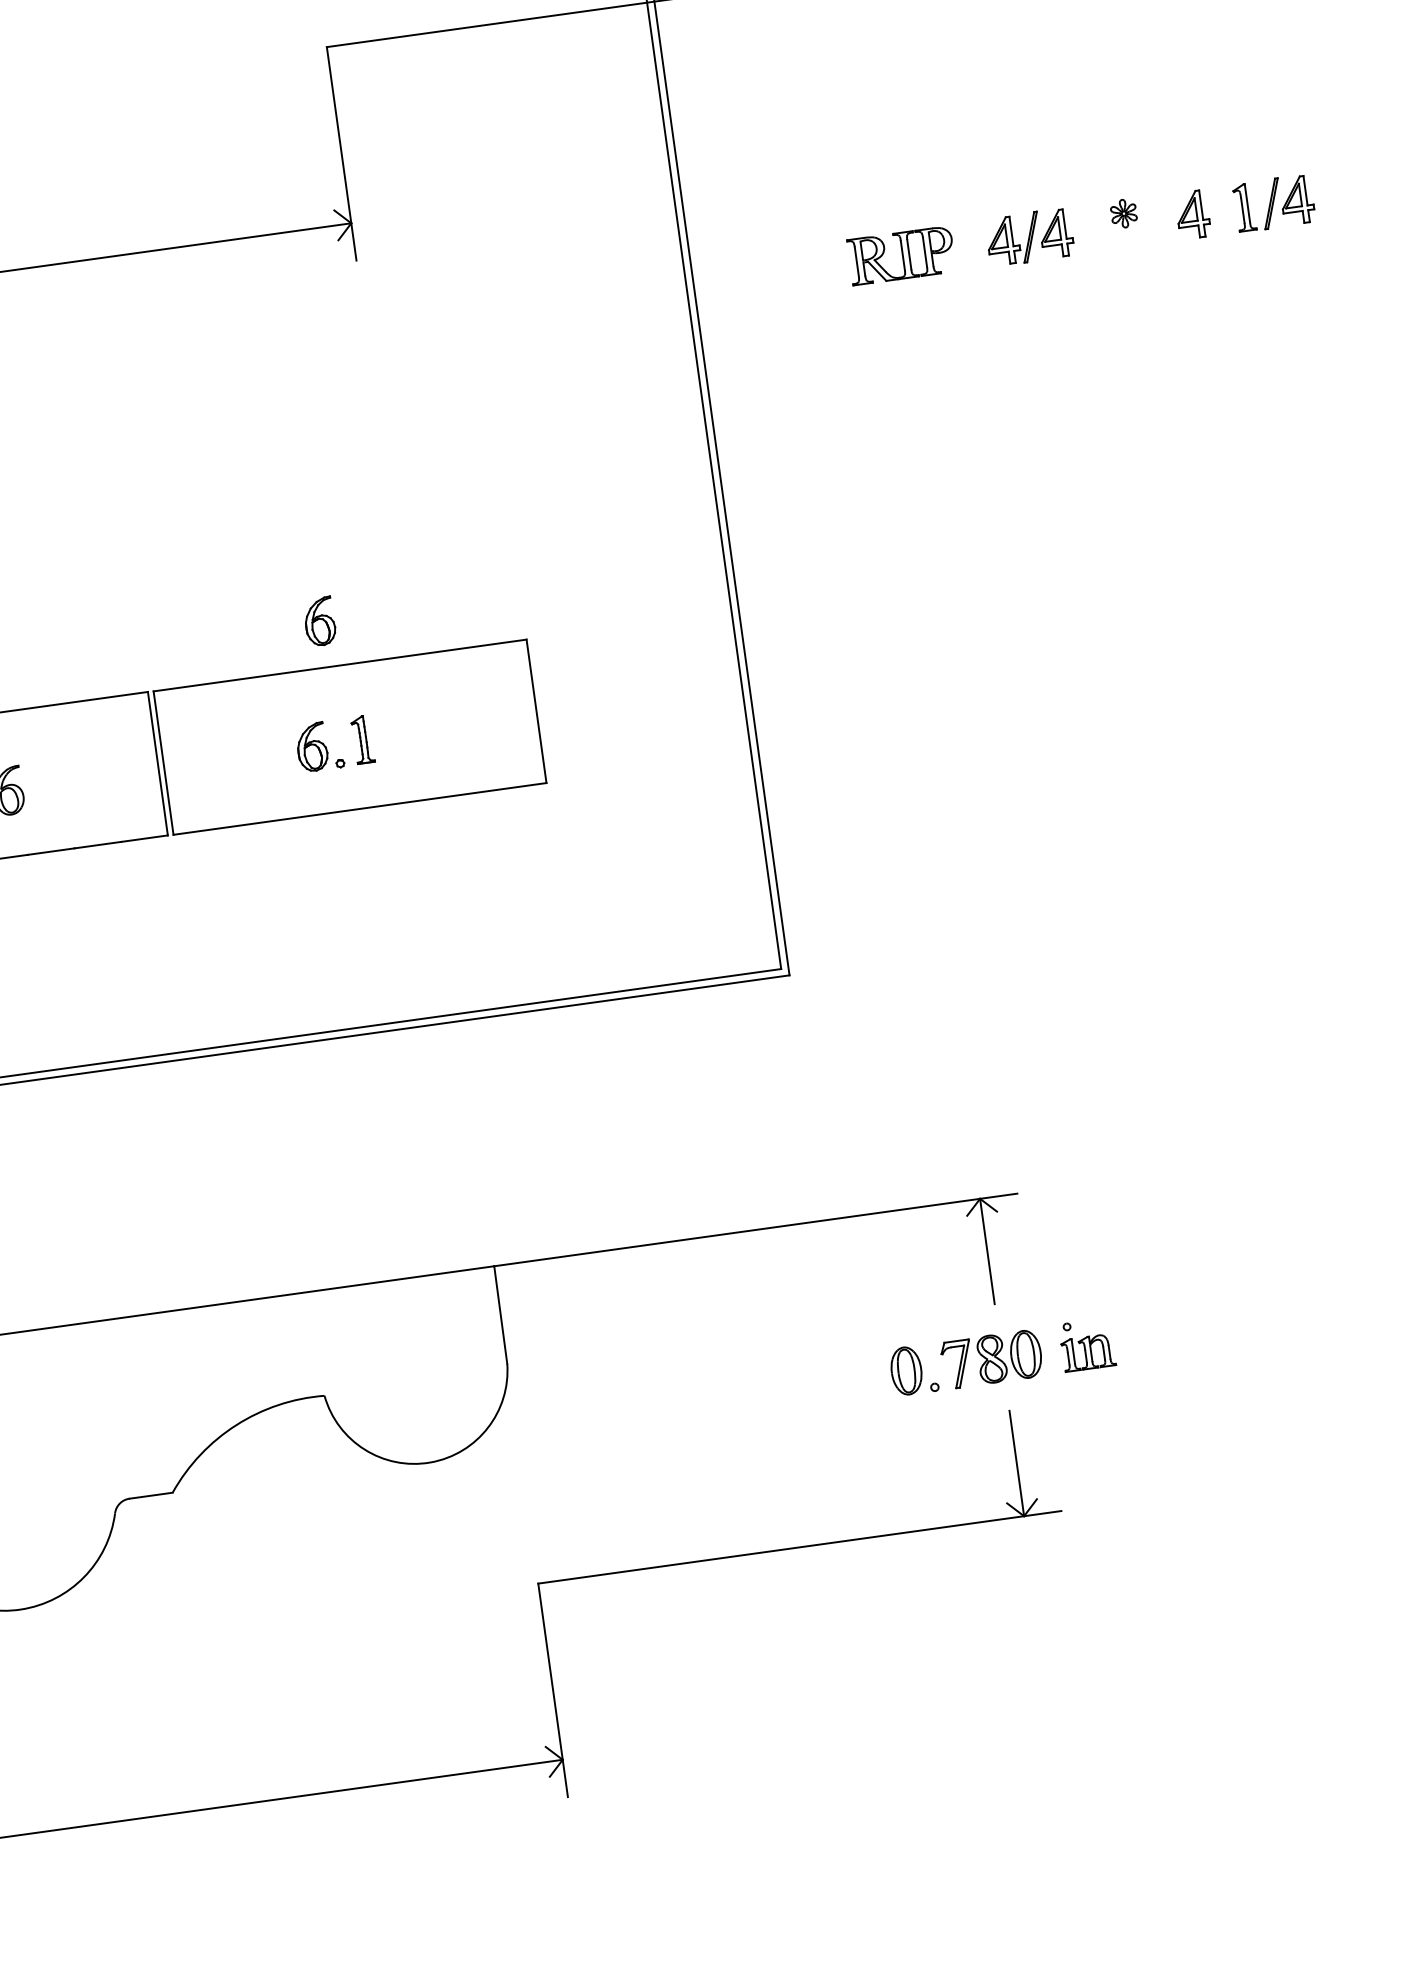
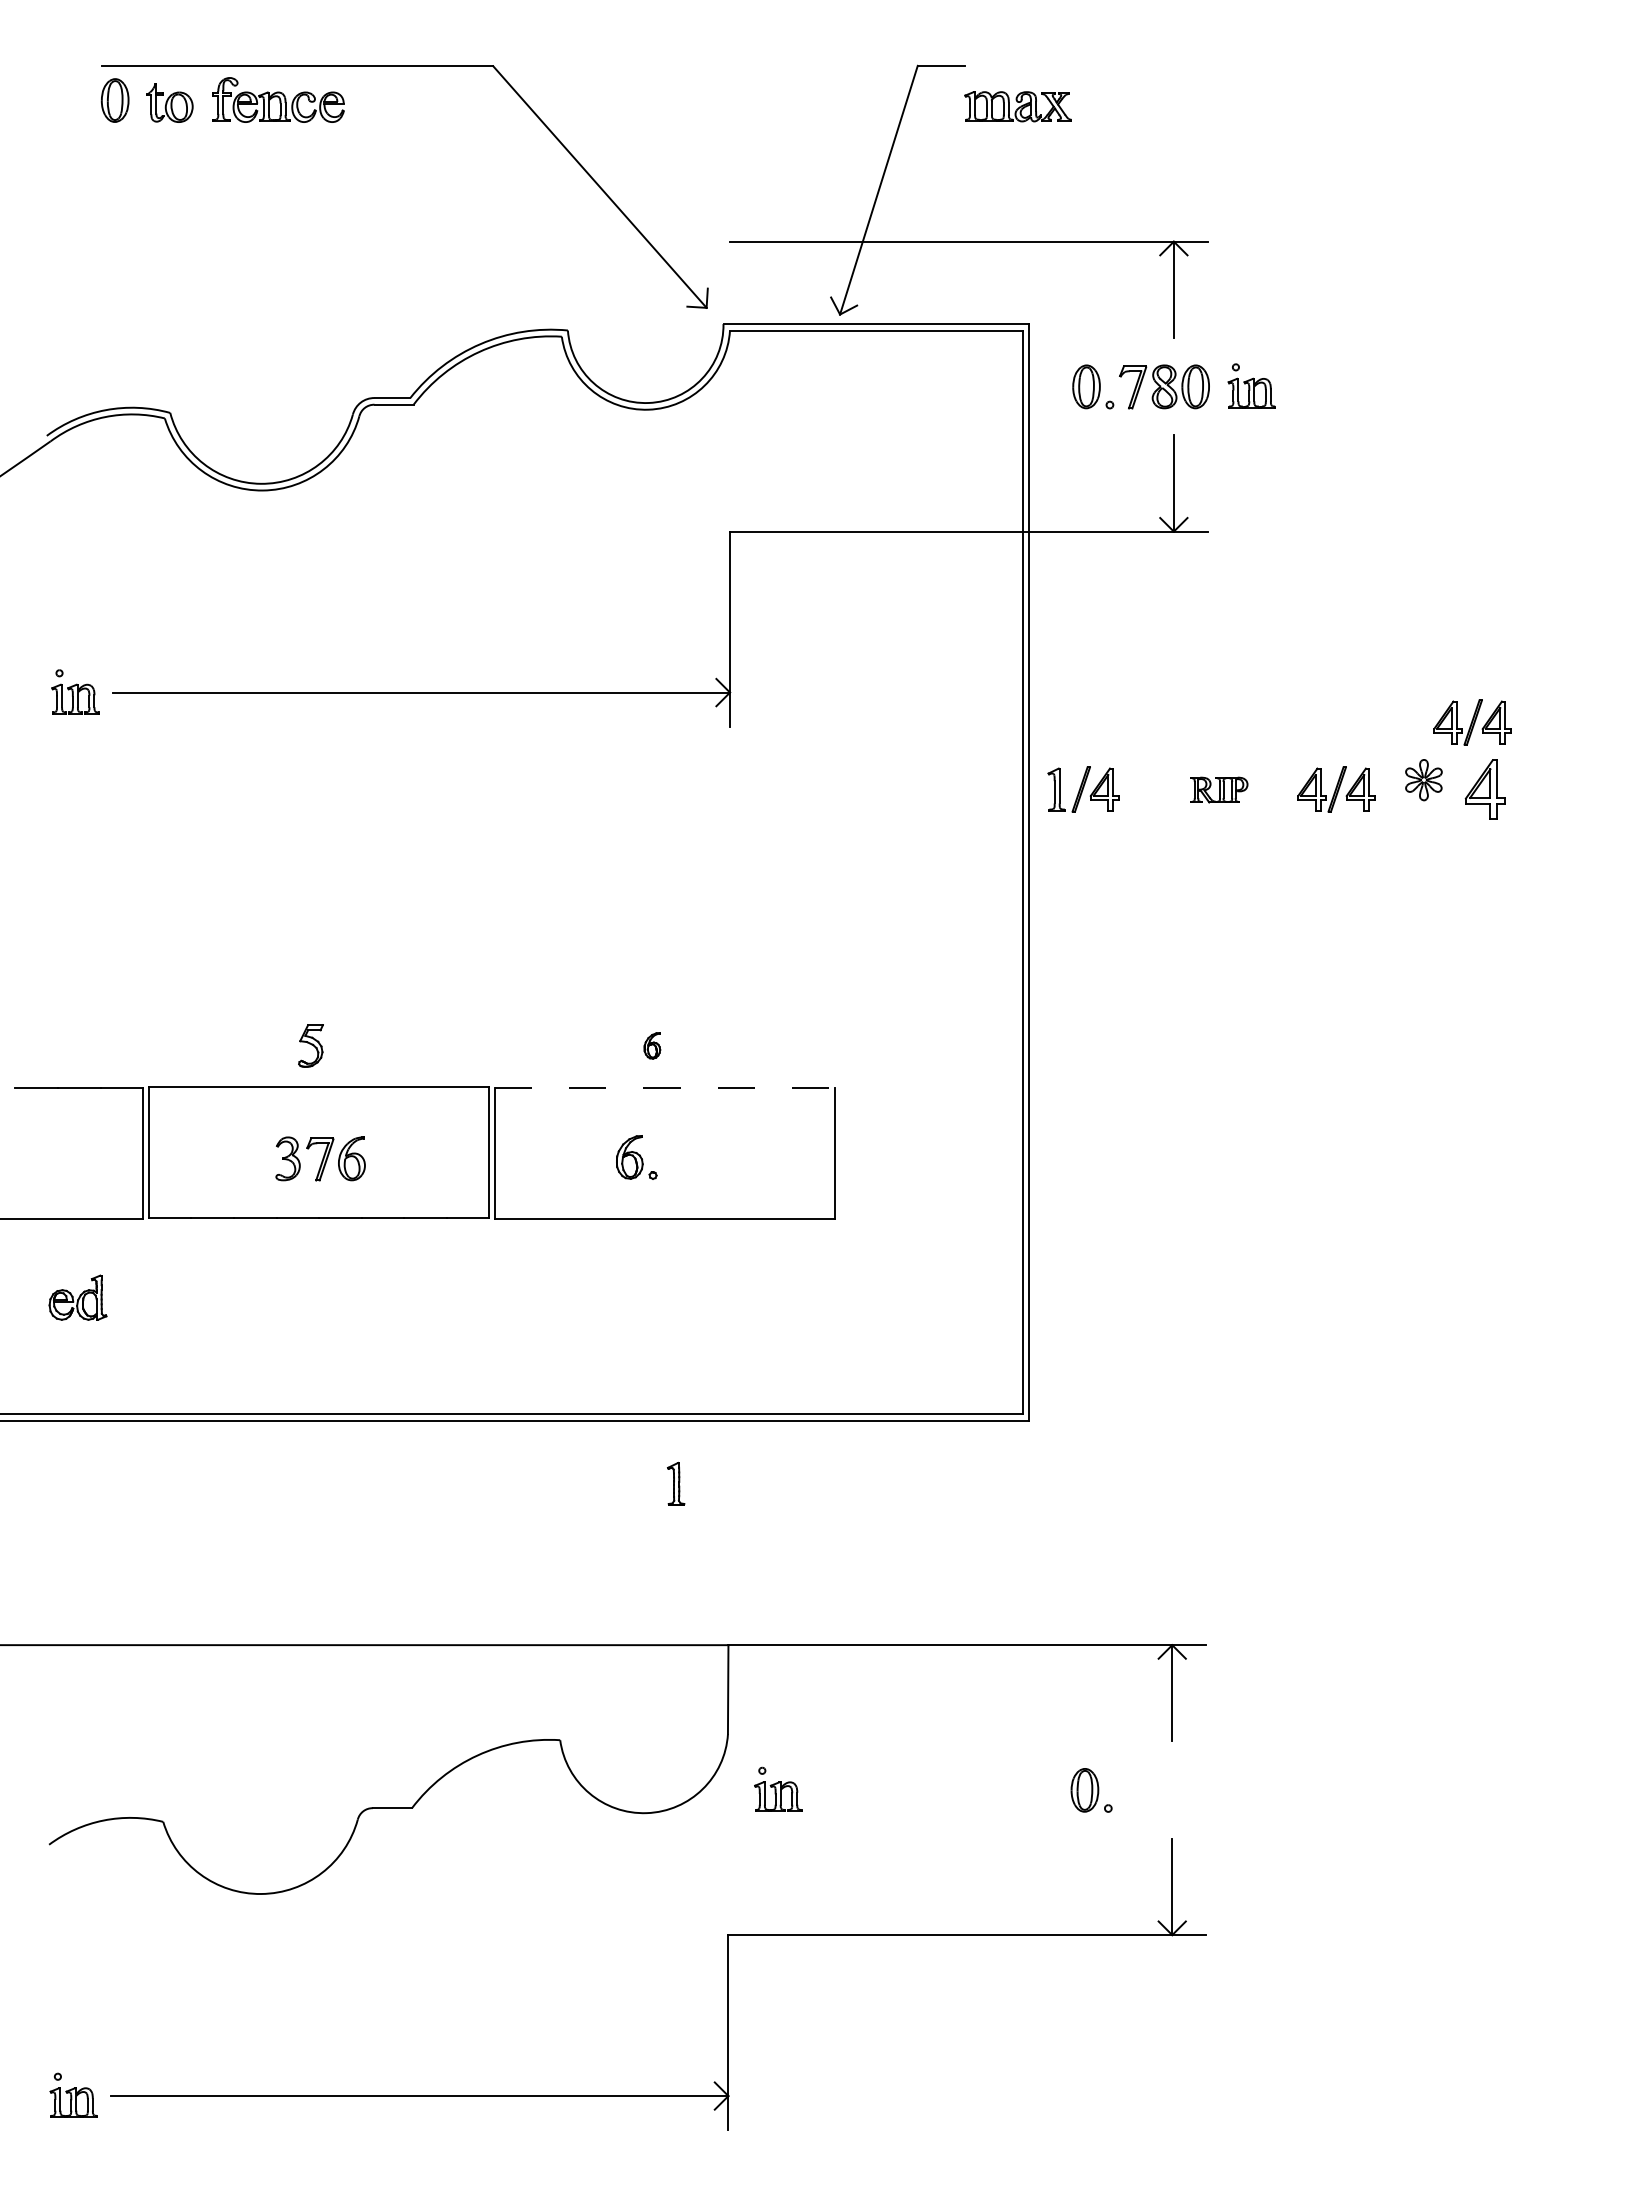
part: (1168, 143) -> (1472, 722), added
part: (1273, 203) -> (1083, 789), moved
part: (1123, 213) -> (1423, 779), size x1.6
part: (1192, 214) -> (1485, 789), size x1.4
part: (901, 255) -> (1219, 789), size x0.6
part: (320, 621) -> (652, 1045), size x0.6
line: (340, 665) -> (665, 1087), solid -> dashed
part: (363, 739) -> (676, 1483), moved
part: (1087, 1343) -> (778, 1788), moved
part: (991, 1359) -> (1162, 1790), removed

